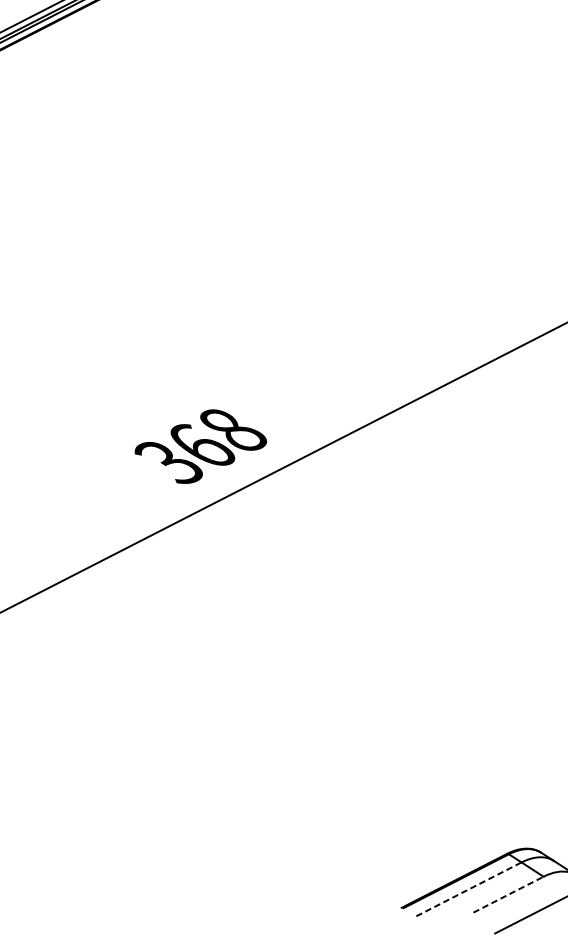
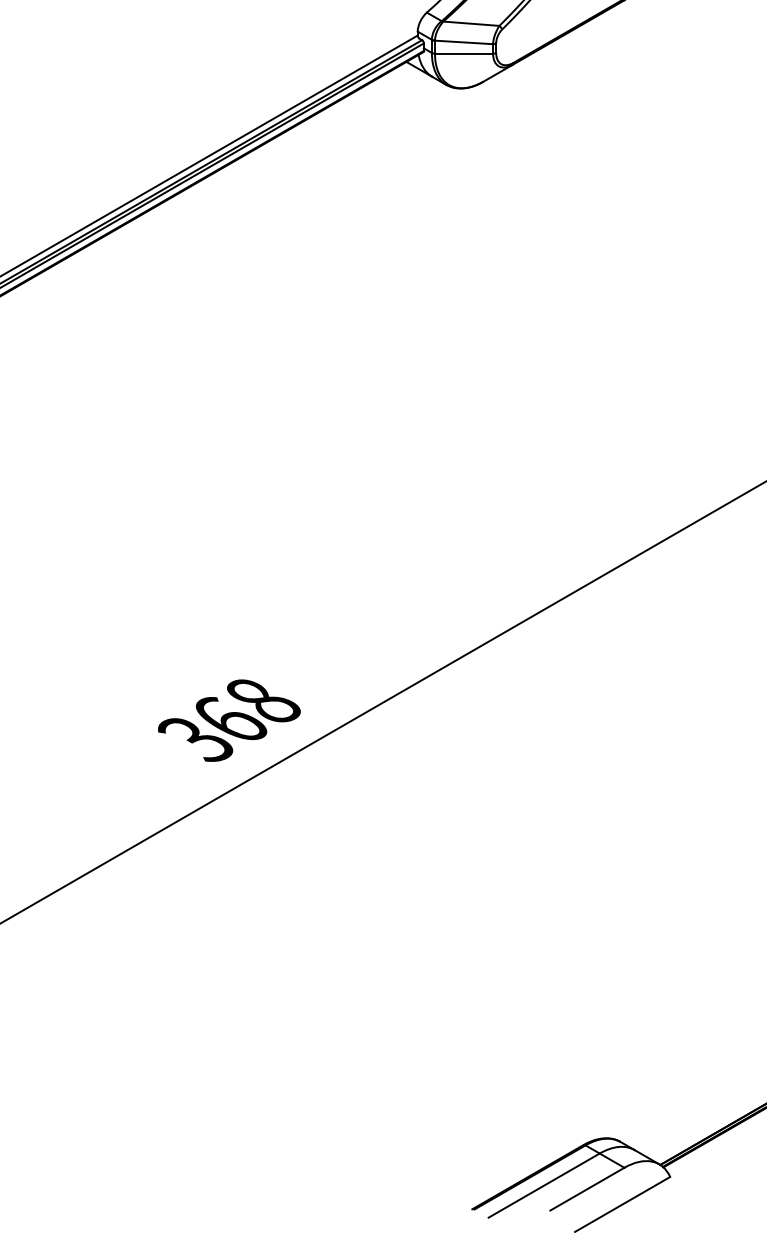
line: (469, 889) -> (544, 1185), dashed -> solid
line: (508, 894) -> (587, 1189), dashed -> solid

